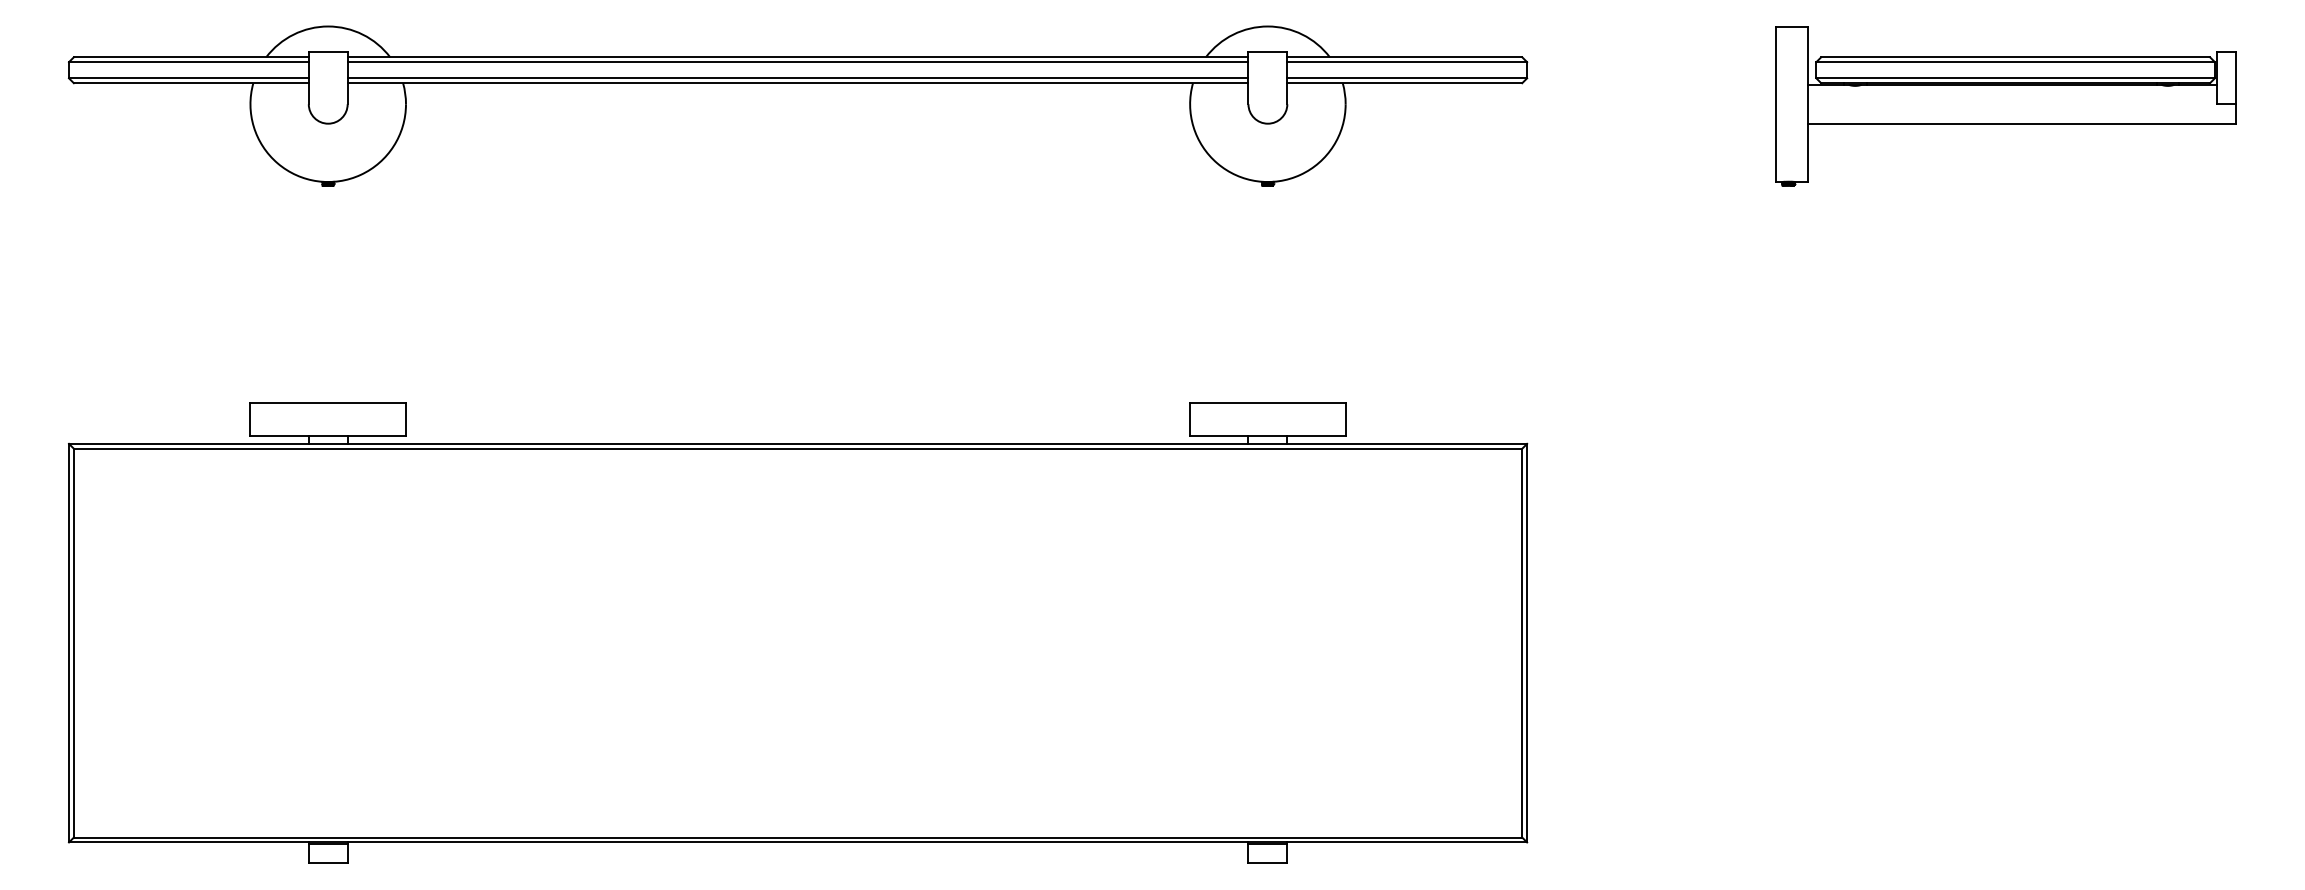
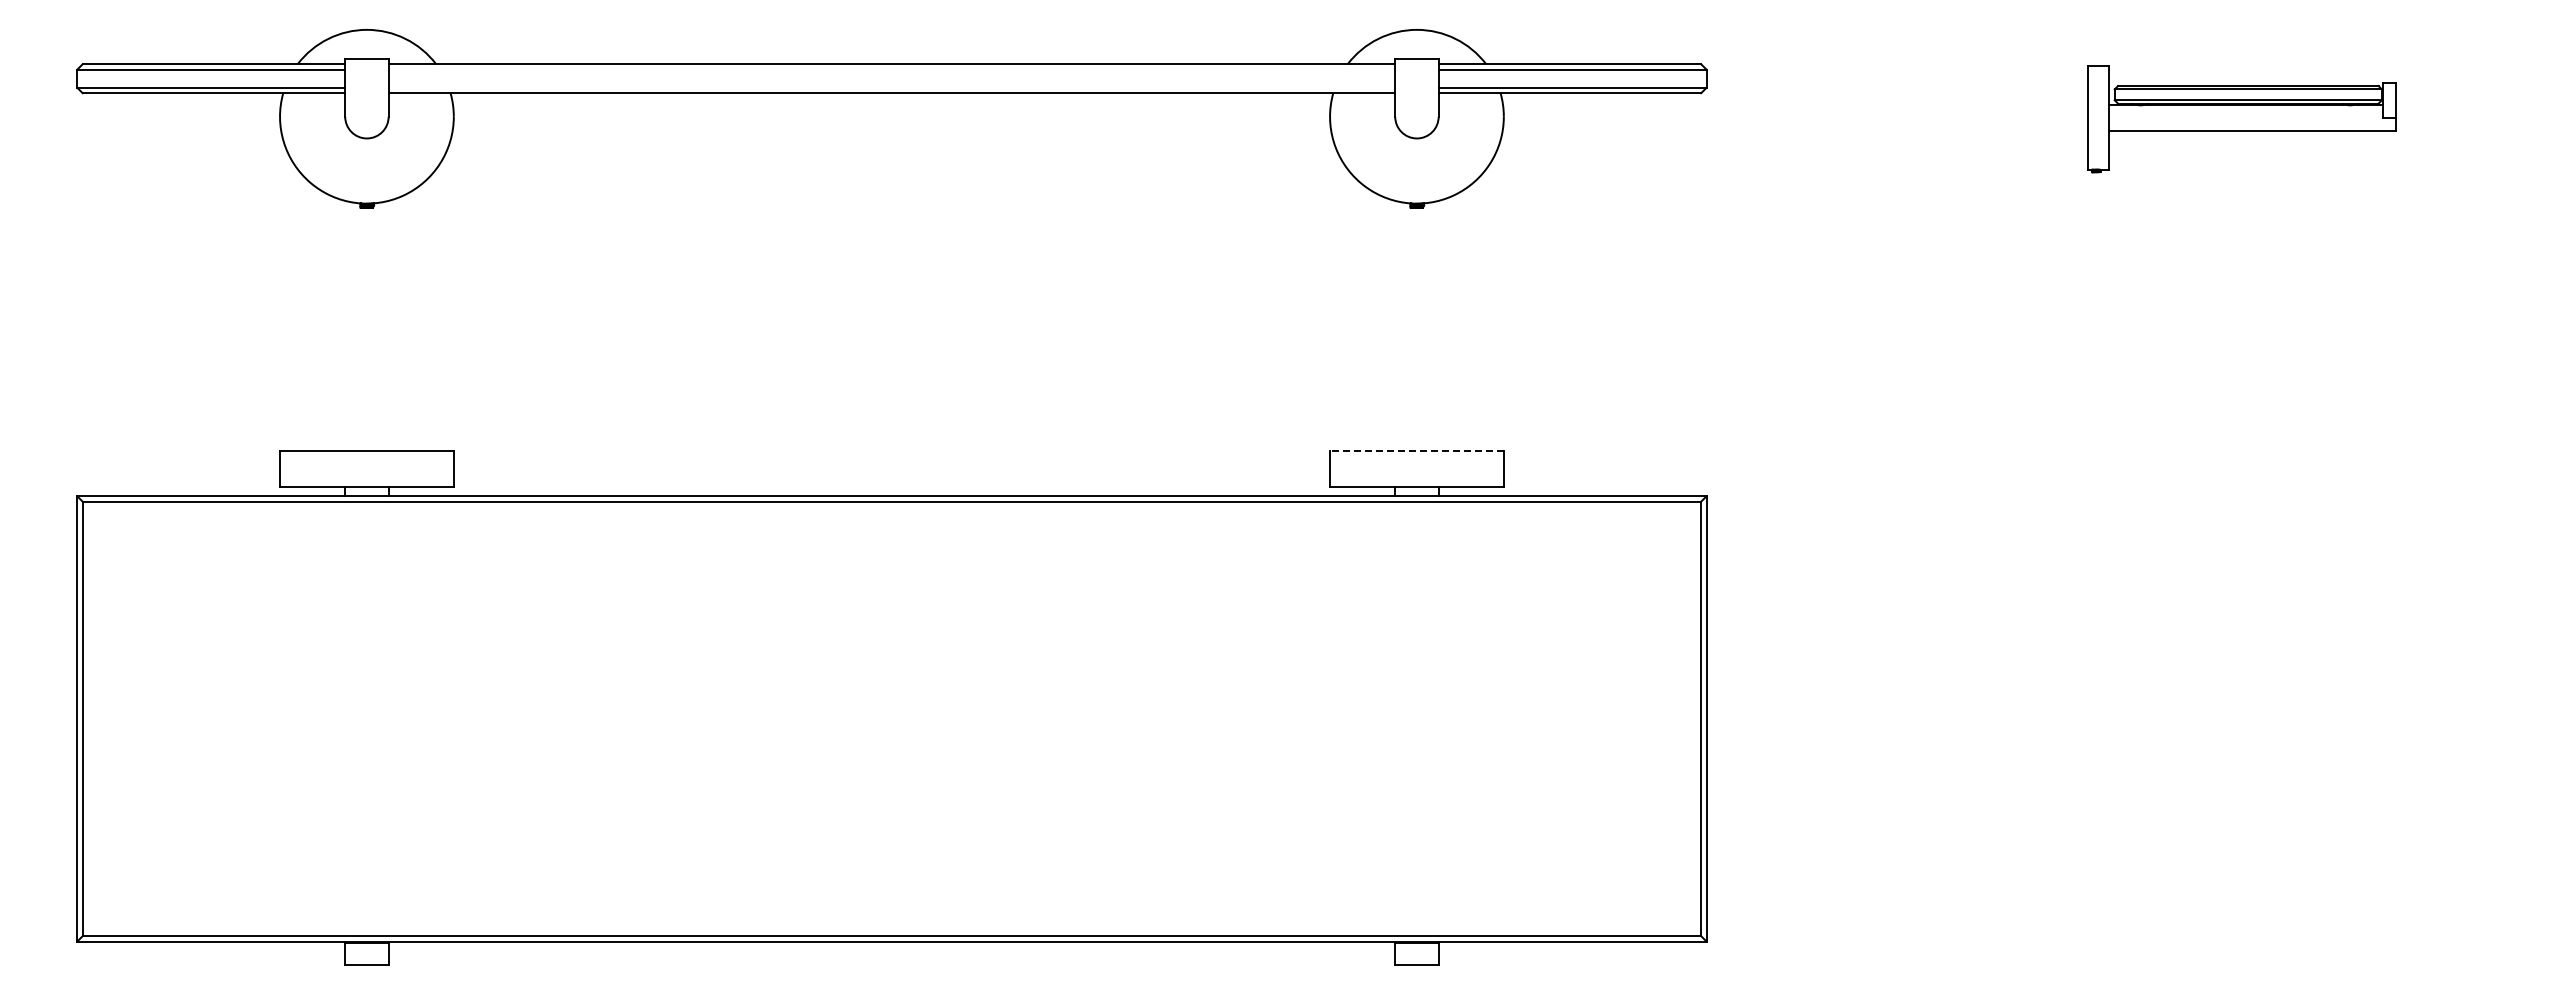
line: (797, 61) -> (891, 69), removed
line: (797, 78) -> (891, 87), removed
part: (2005, 105) -> (2241, 118), size x0.6
line: (1267, 402) -> (1416, 450), solid -> dashed

